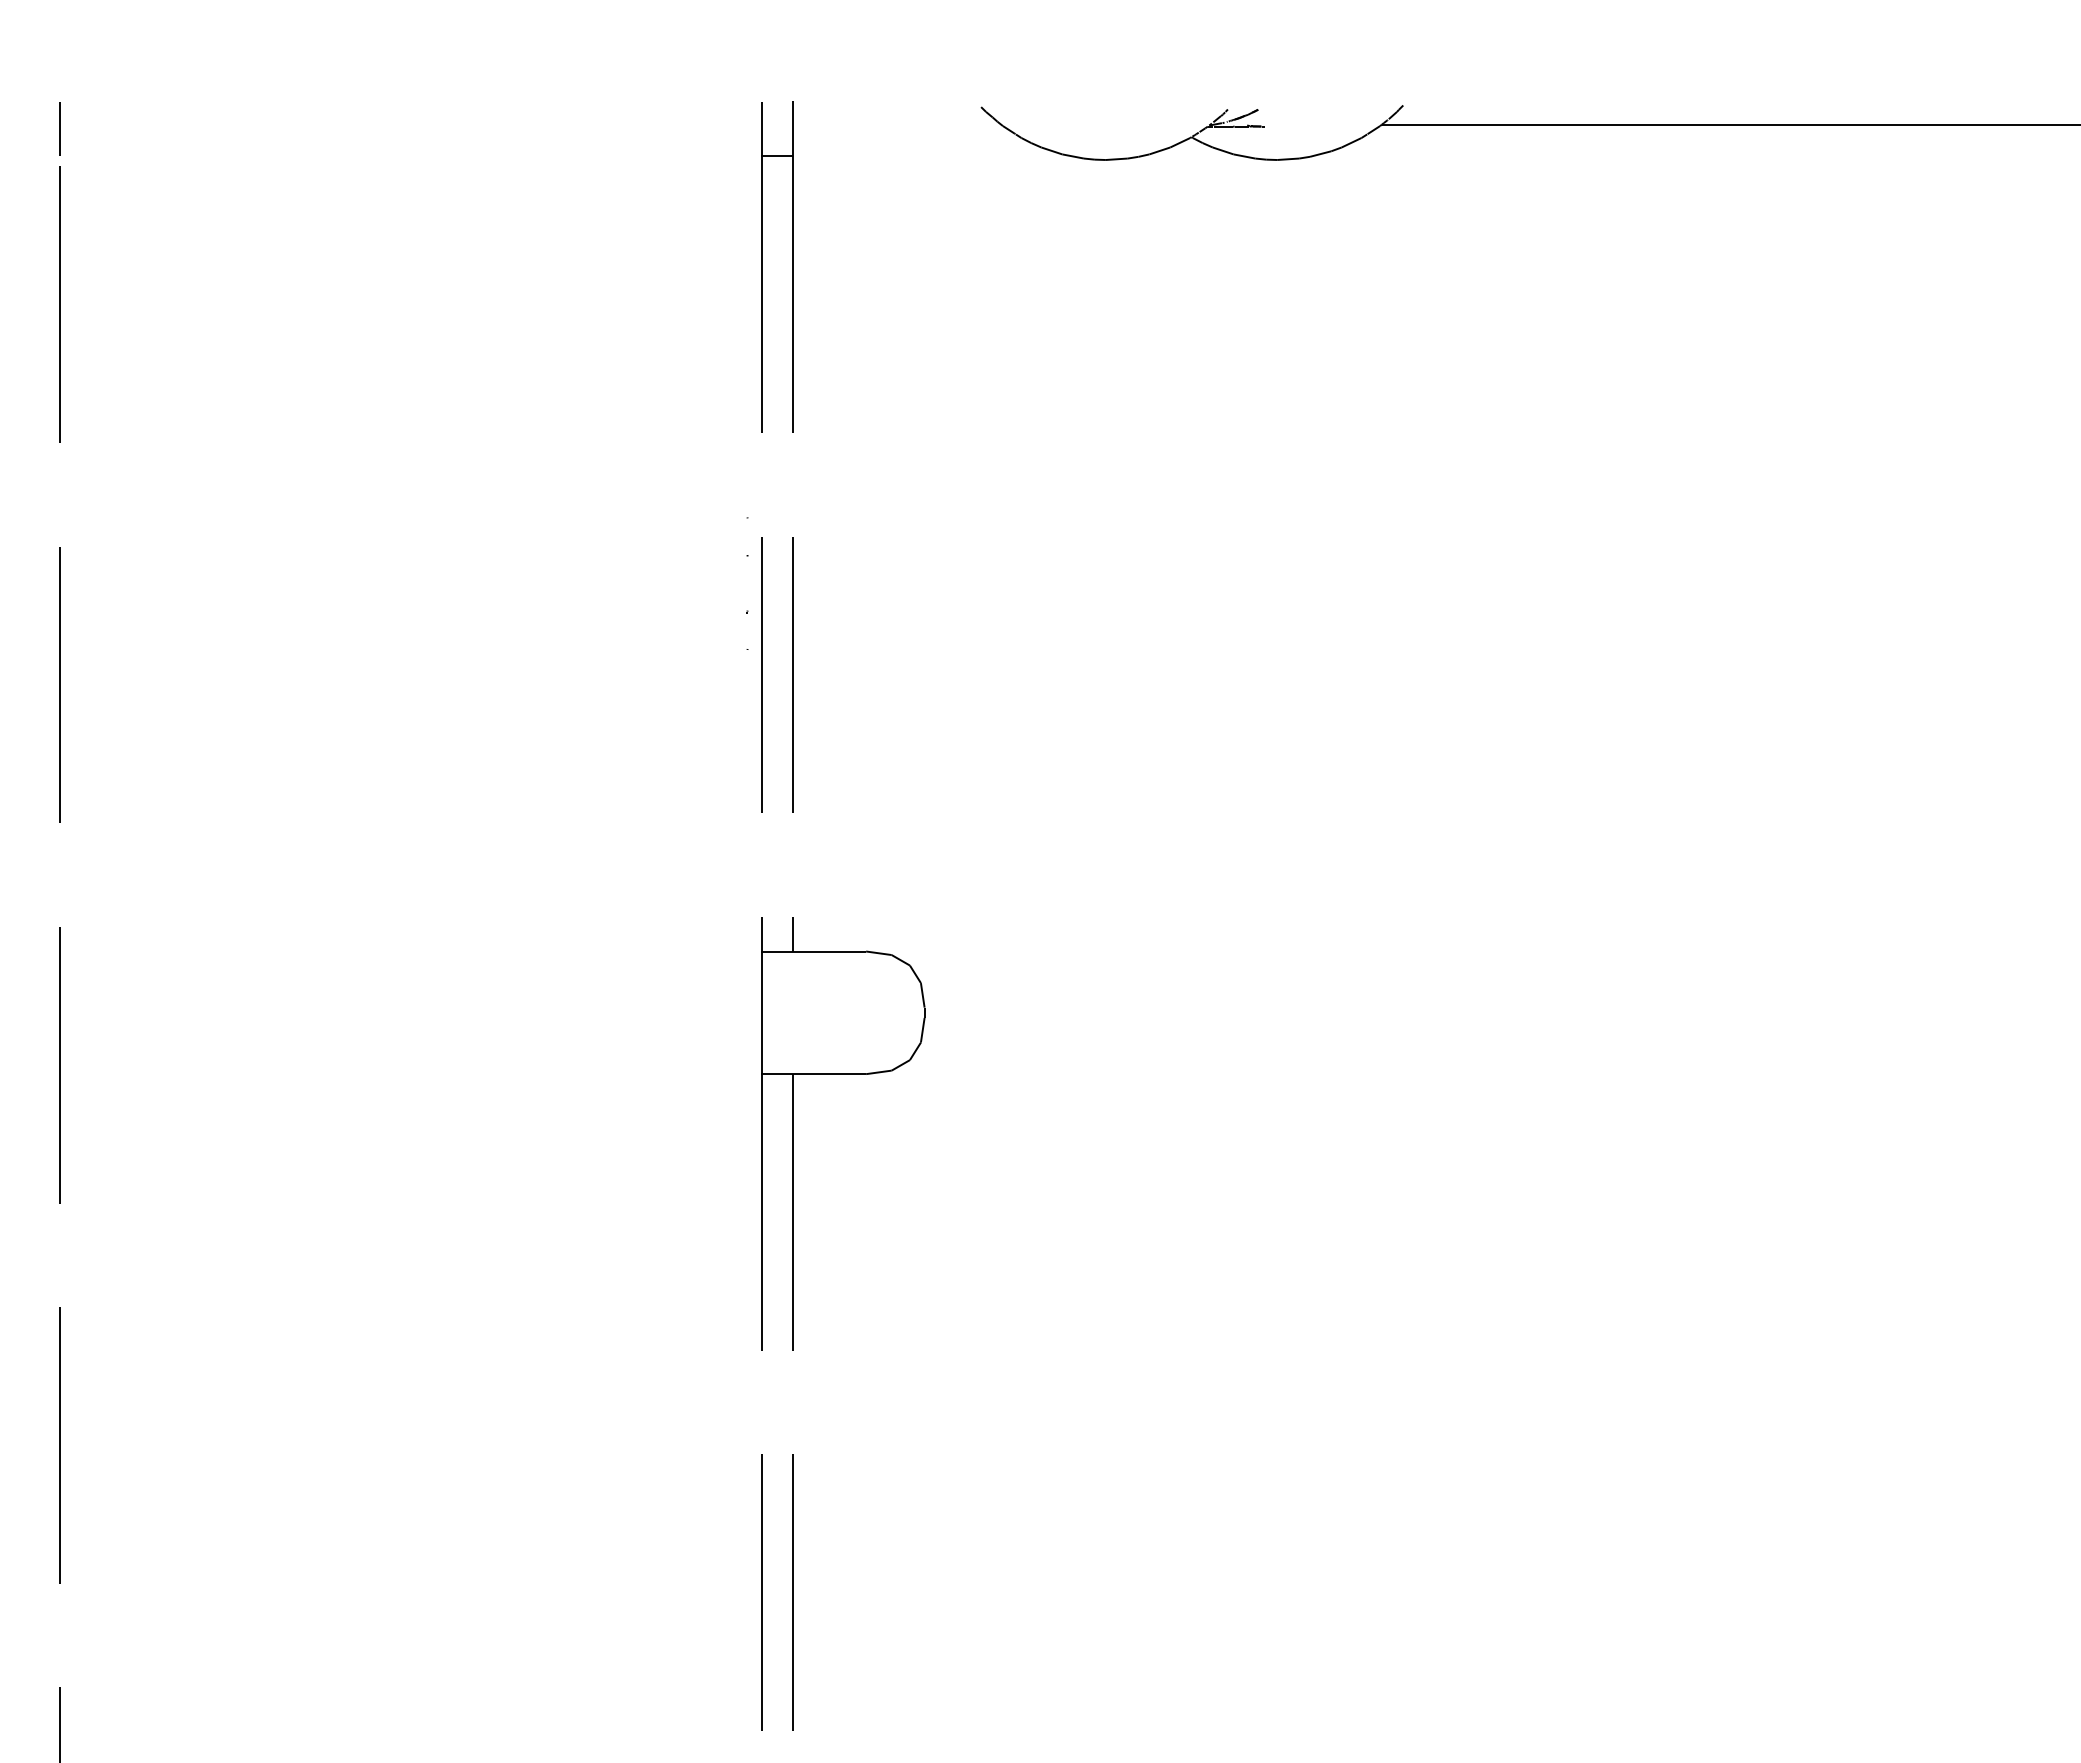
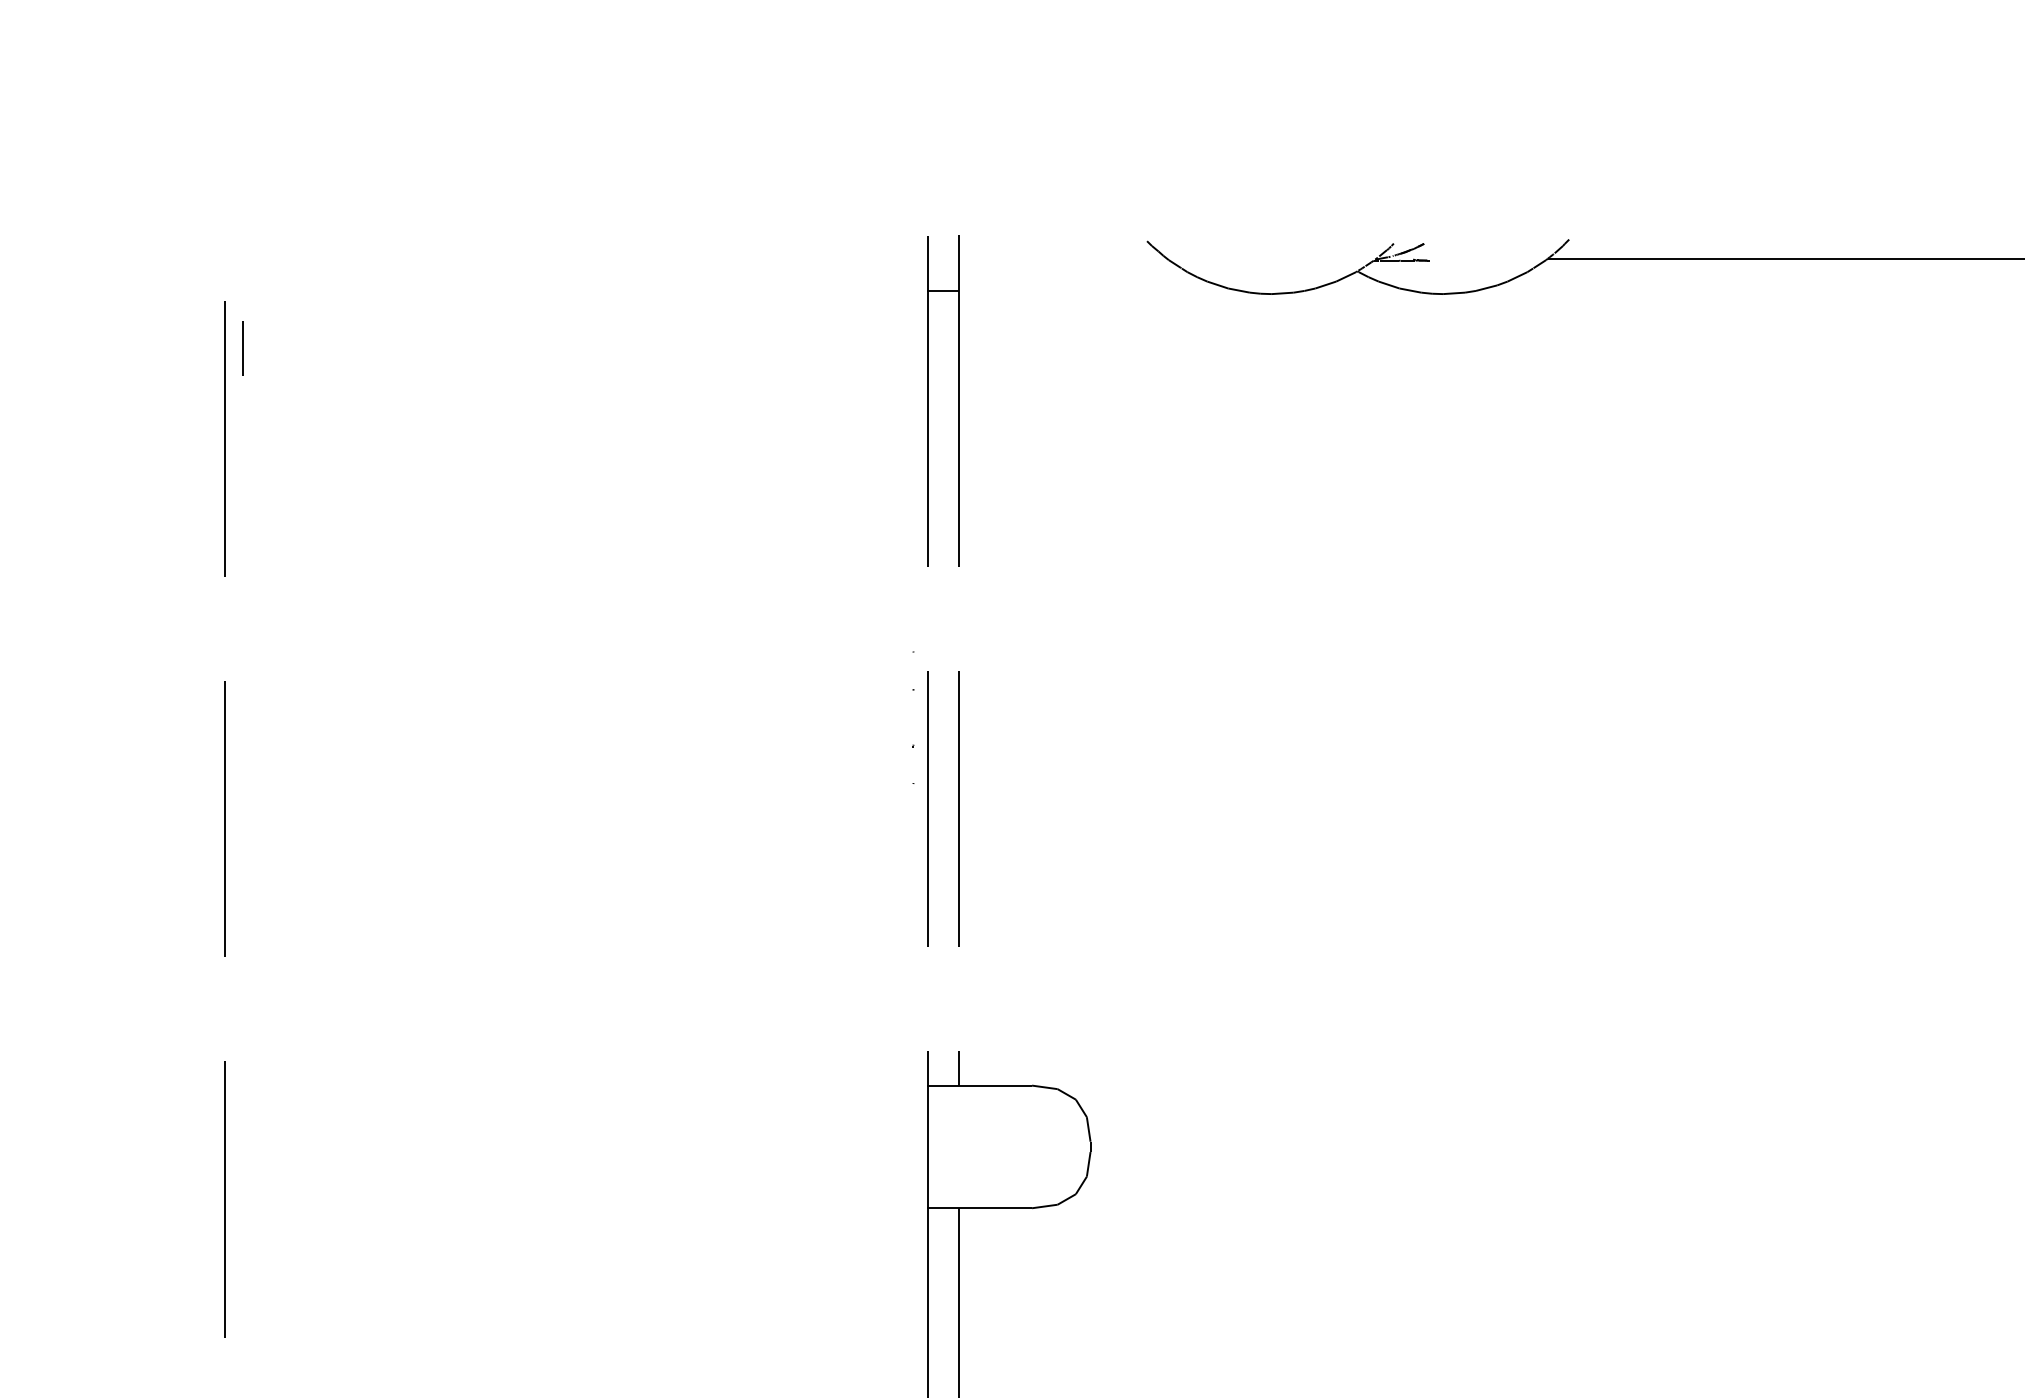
line: (59, 128) -> (243, 347), moved

